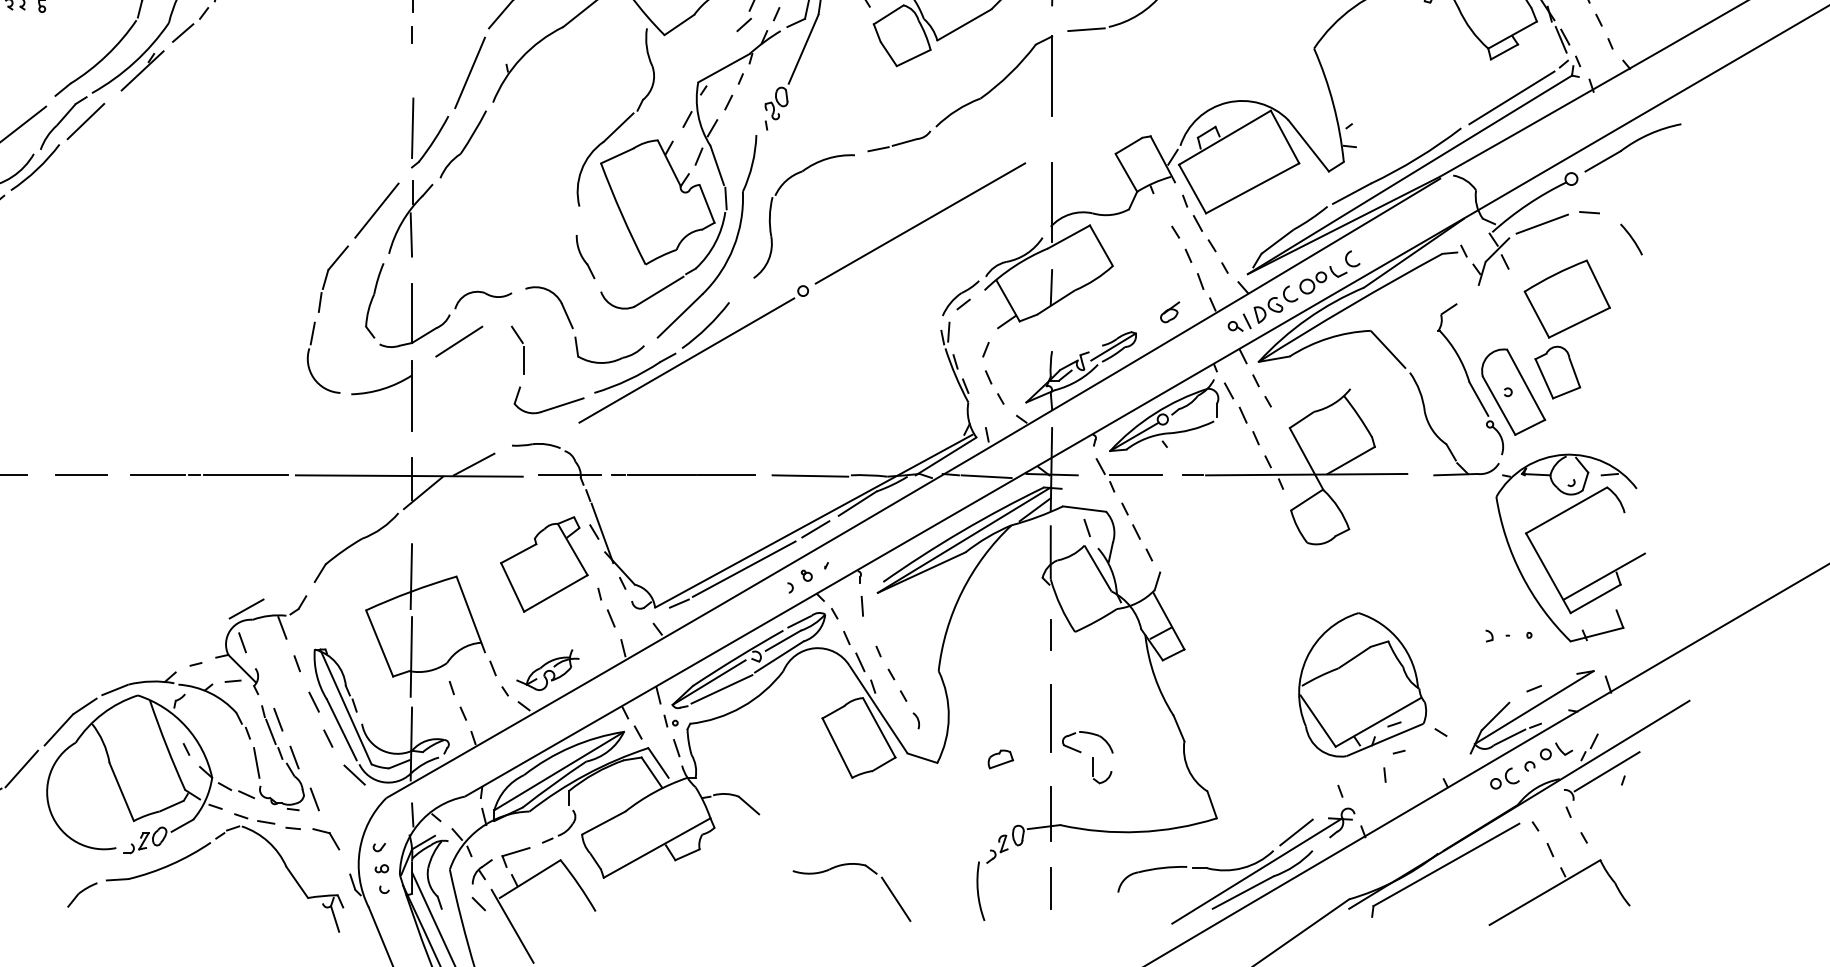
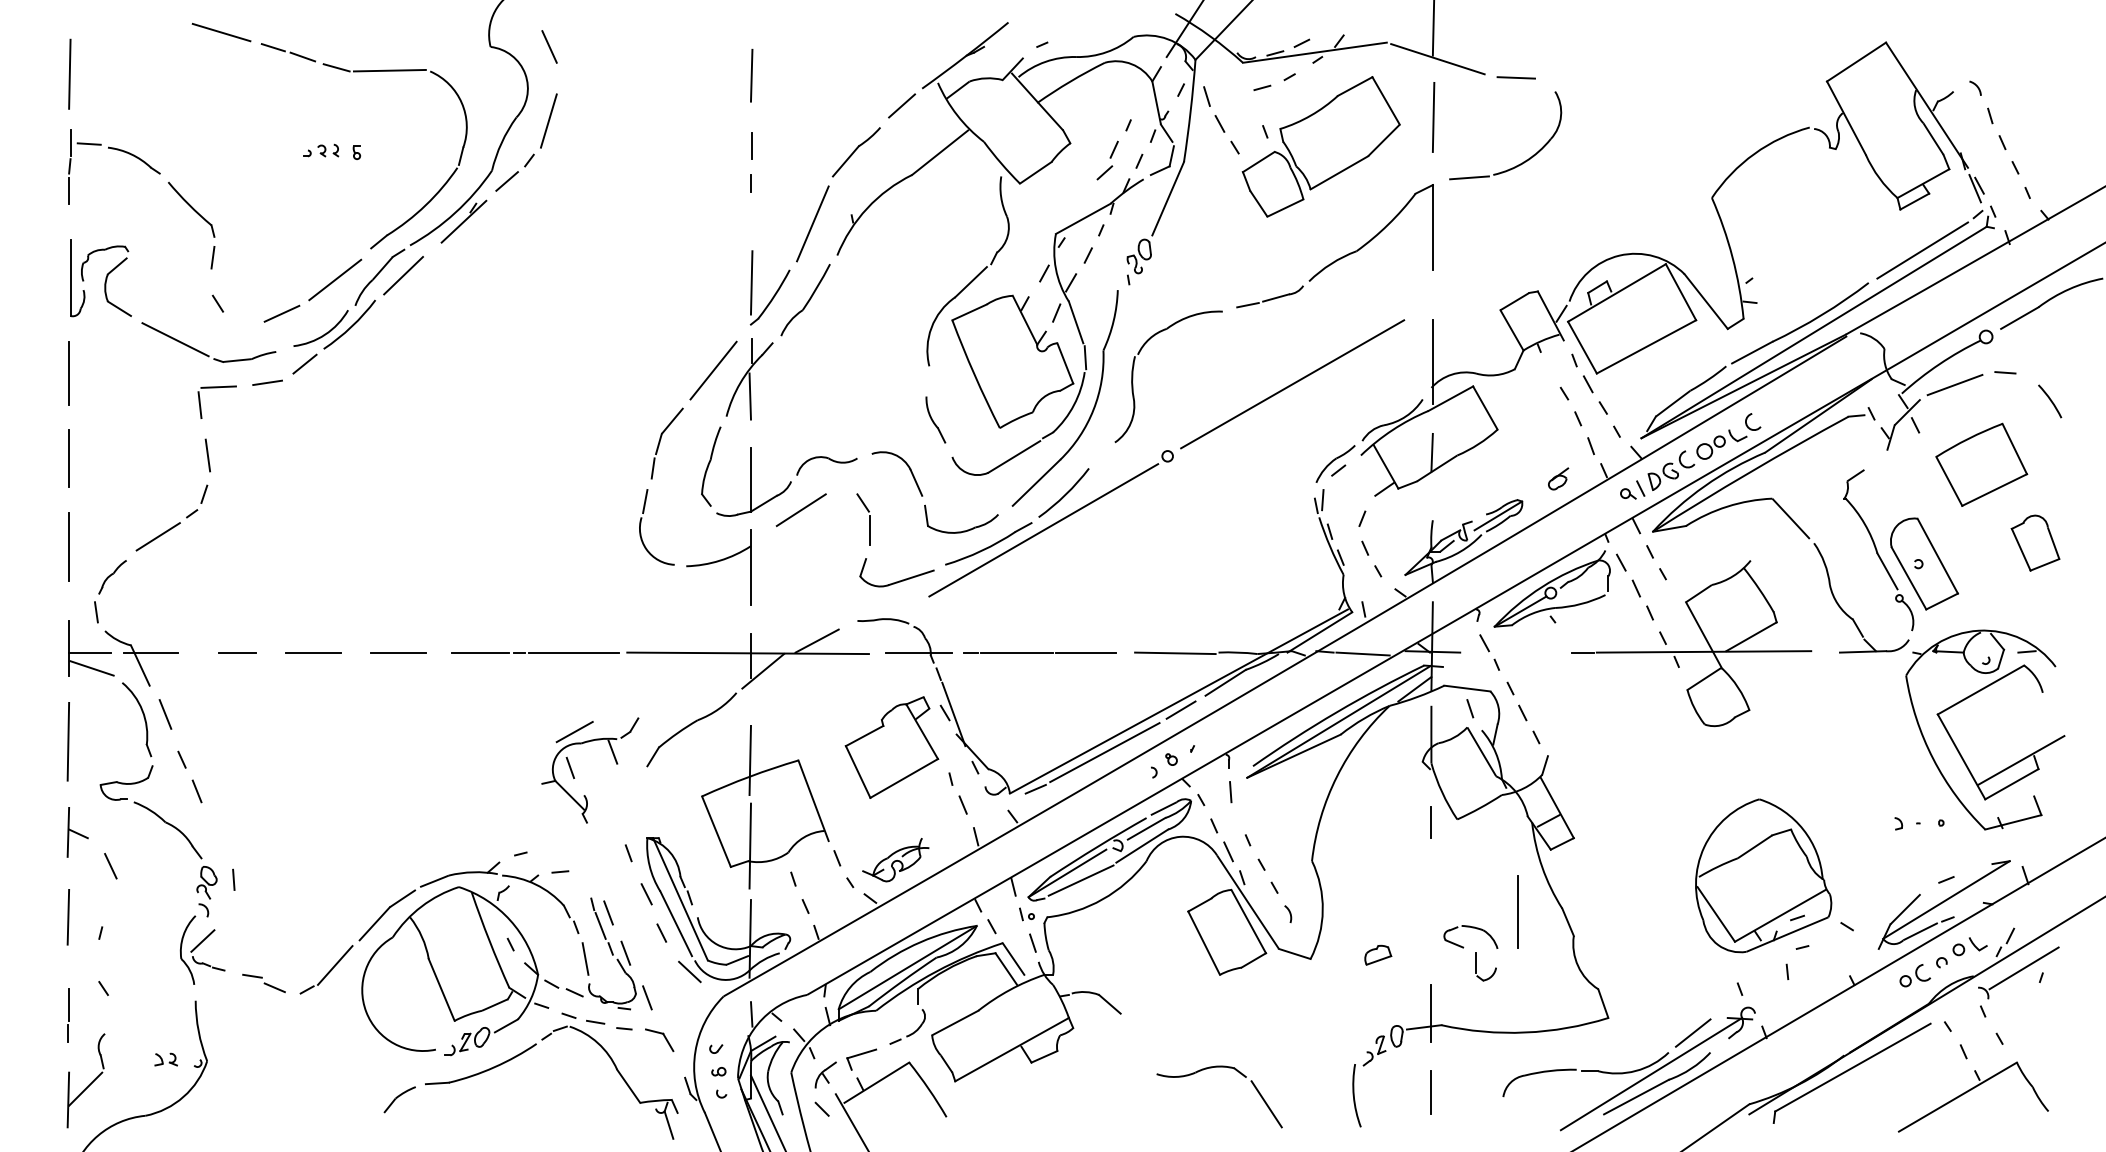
part: (1557, 371) -> (2035, 542), moved
line: (1135, 475) -> (1521, 652), removed
part: (246, 649) -> (574, 775), moved
line: (1049, 718) -> (1517, 911), moved

